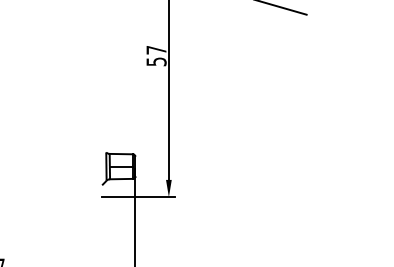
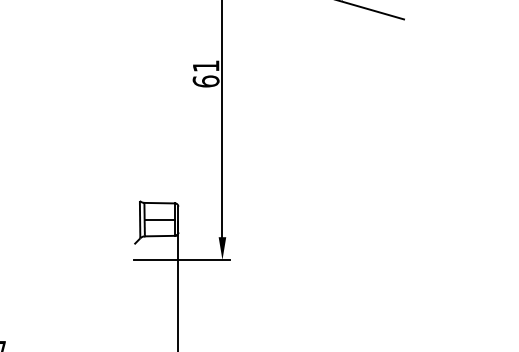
text: (156, 56) -> (206, 74), 57 -> 61

